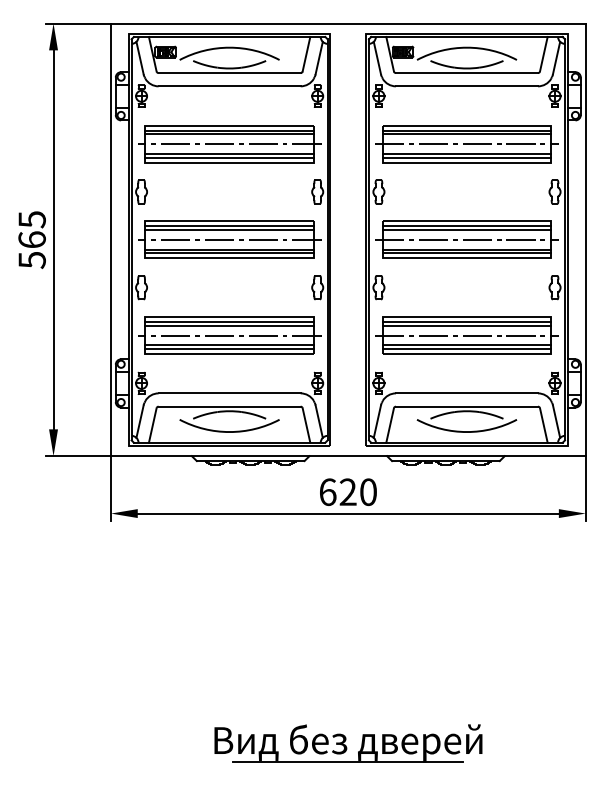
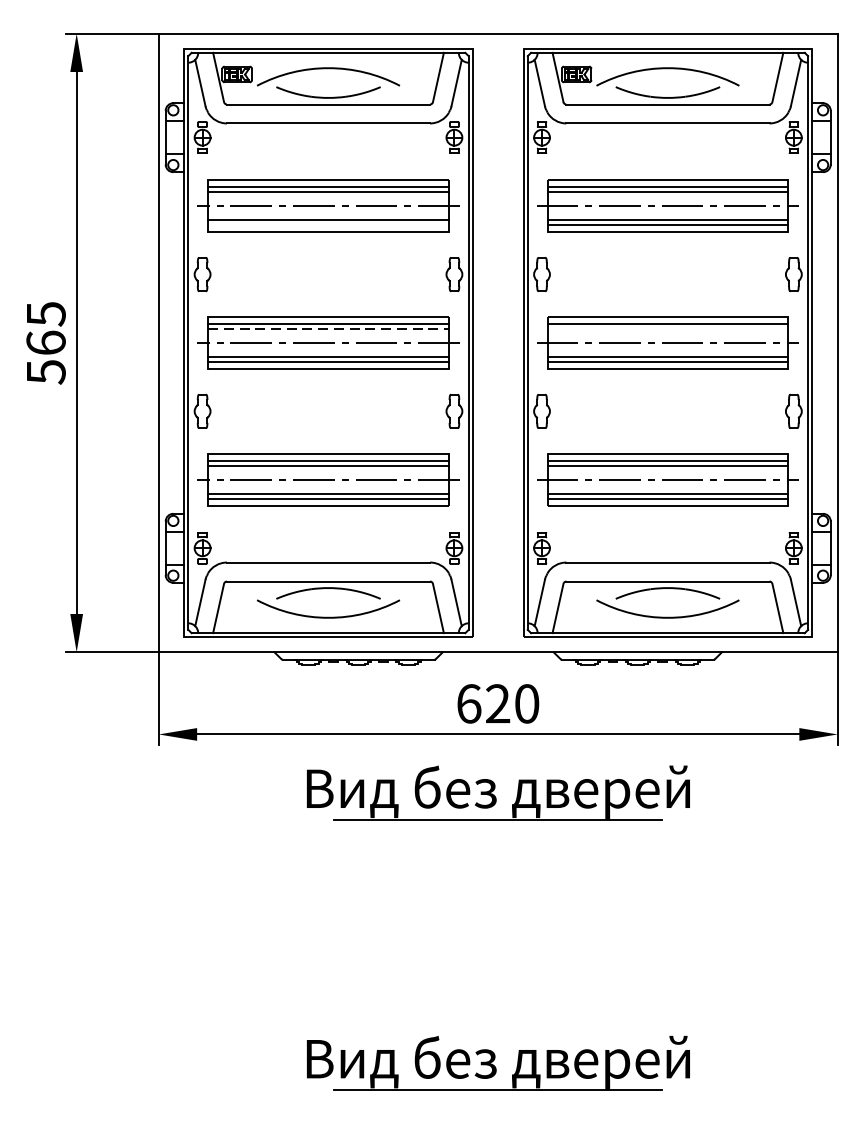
line: (229, 157) -> (328, 225), removed
line: (230, 230) -> (329, 329), solid -> dashed
line: (466, 230) -> (667, 329), removed
part: (348, 554) -> (498, 792), added

